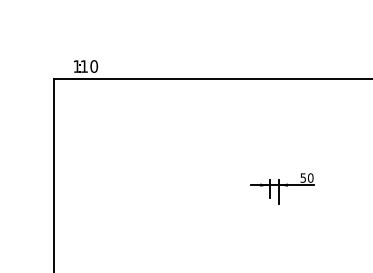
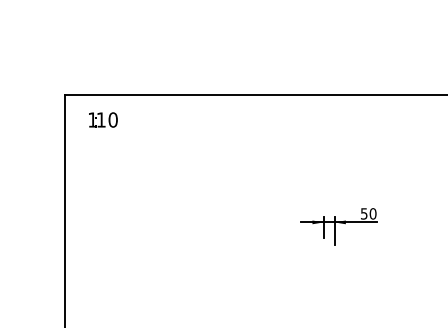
text: (86, 66) -> (103, 119), moved

